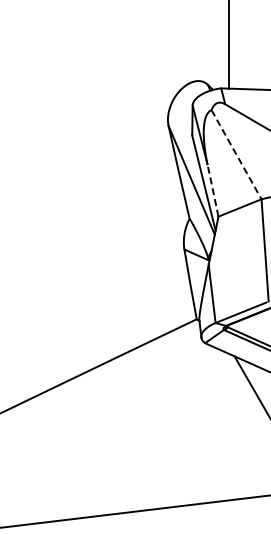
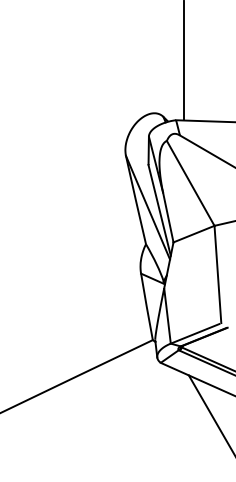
line: (236, 155) -> (190, 184), dashed -> solid
line: (212, 190) -> (167, 217), dashed -> solid

